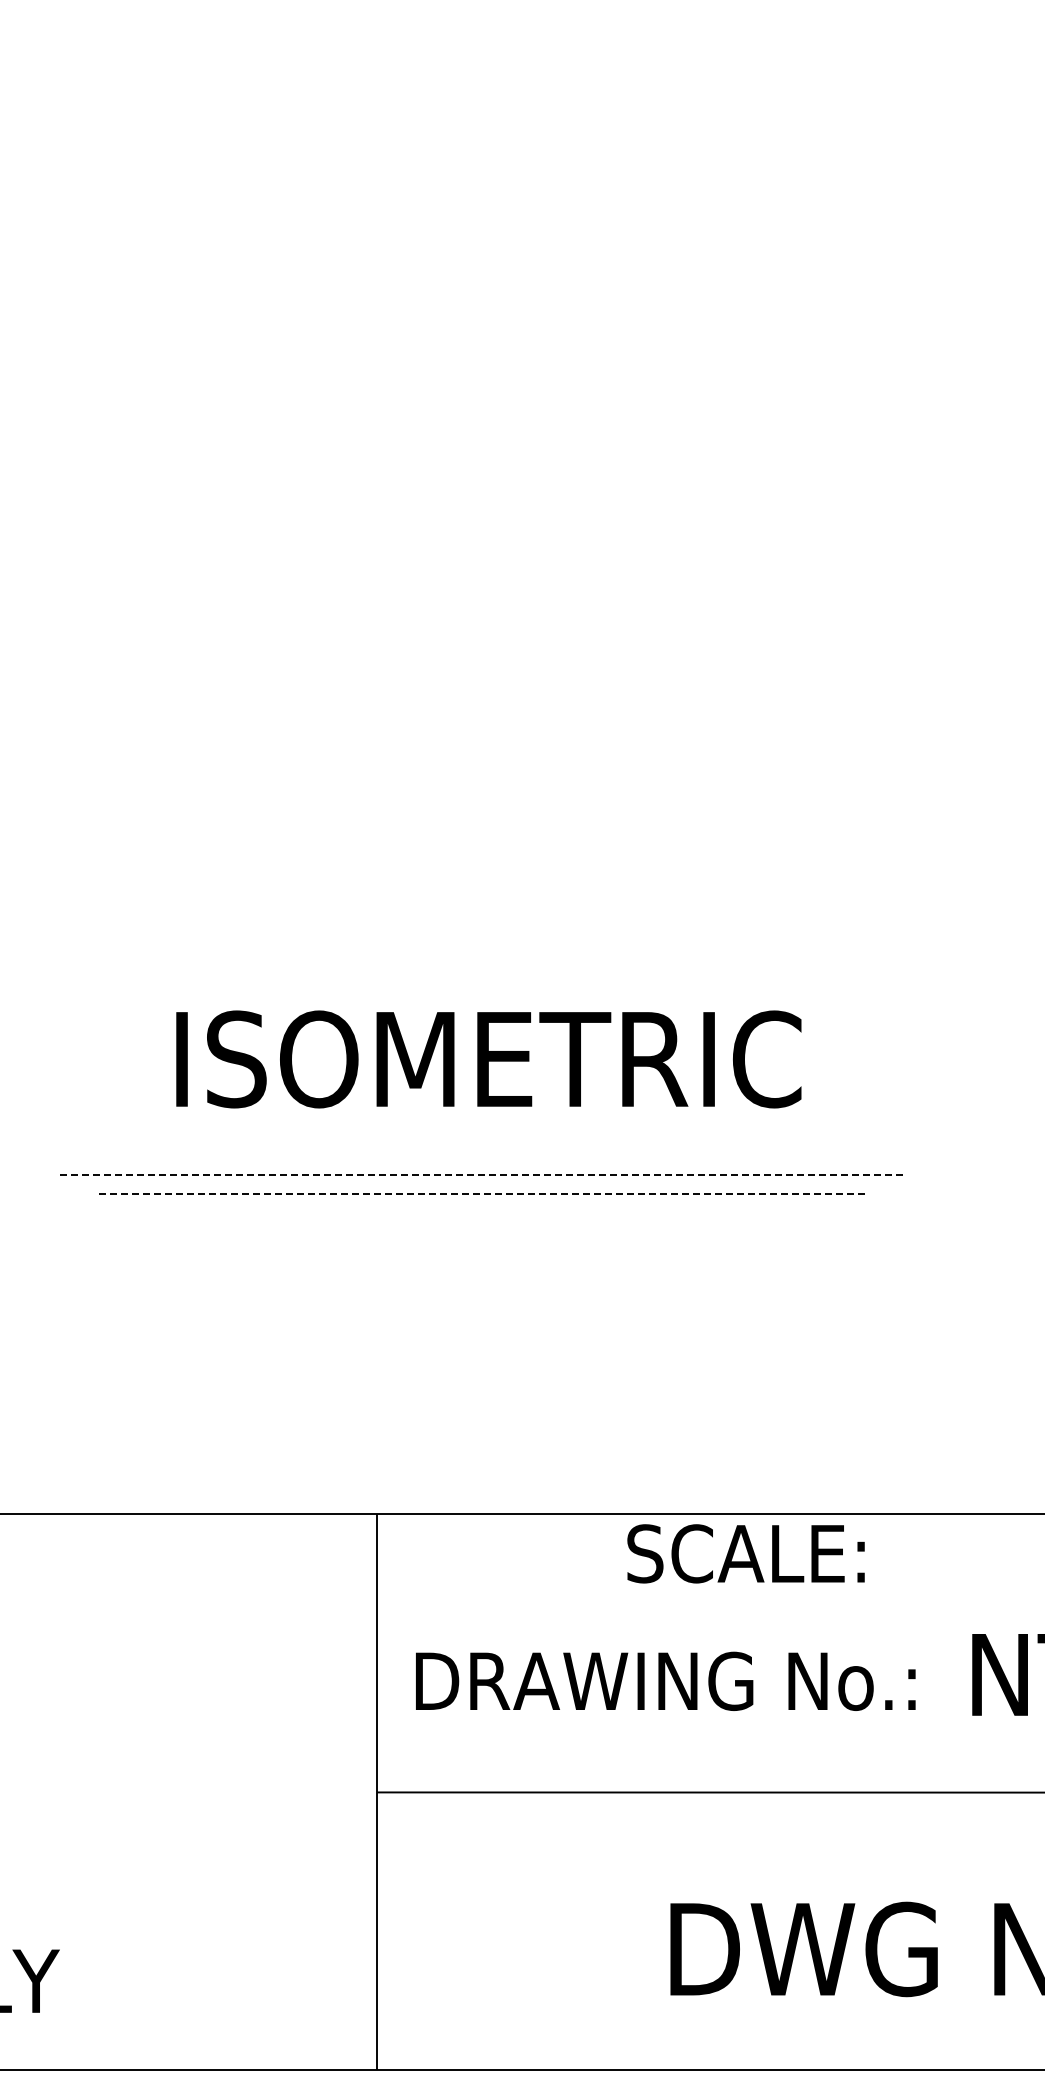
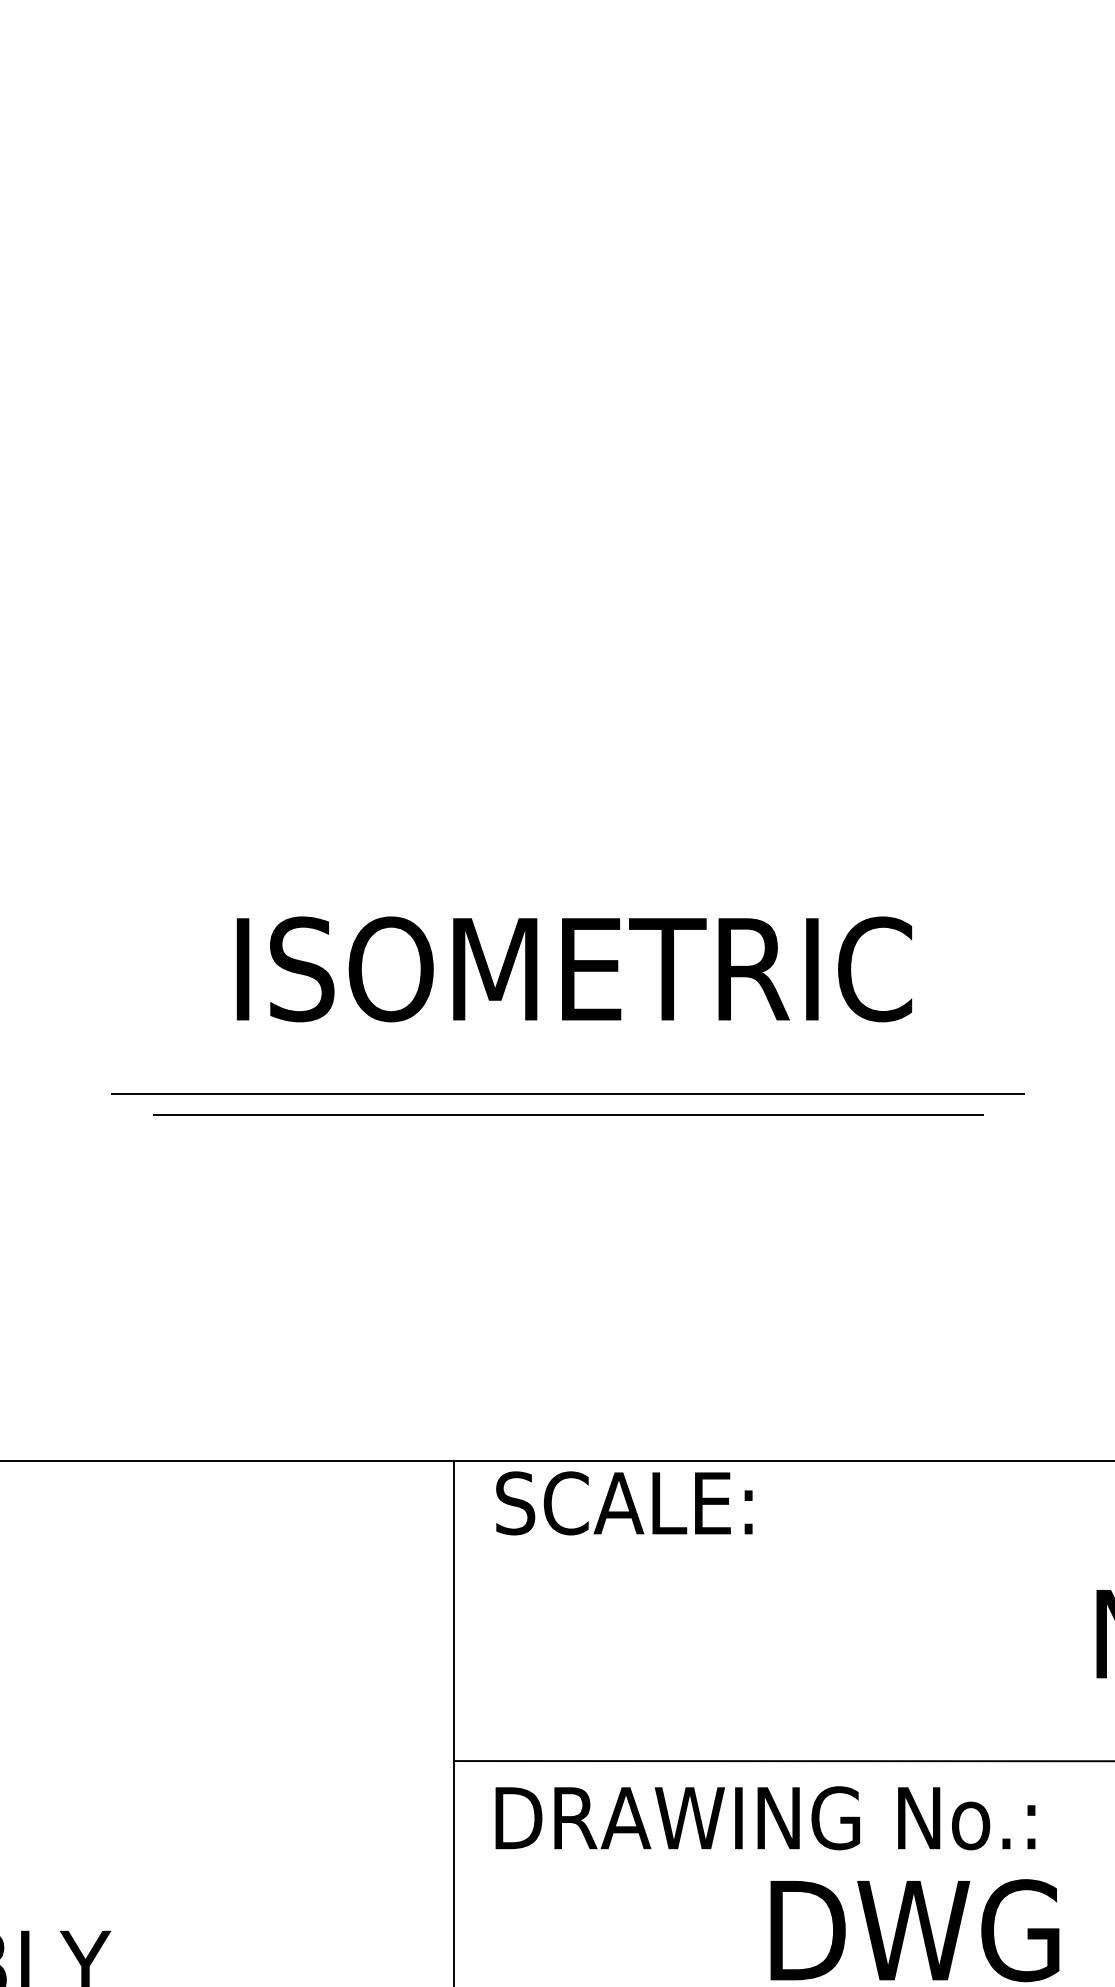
line: (483, 1175) -> (568, 1094), dashed -> solid
line: (483, 1194) -> (568, 1115), dashed -> solid
text: (745, 1553) -> (623, 1502), moved
text: (665, 1680) -> (765, 1817), moved

